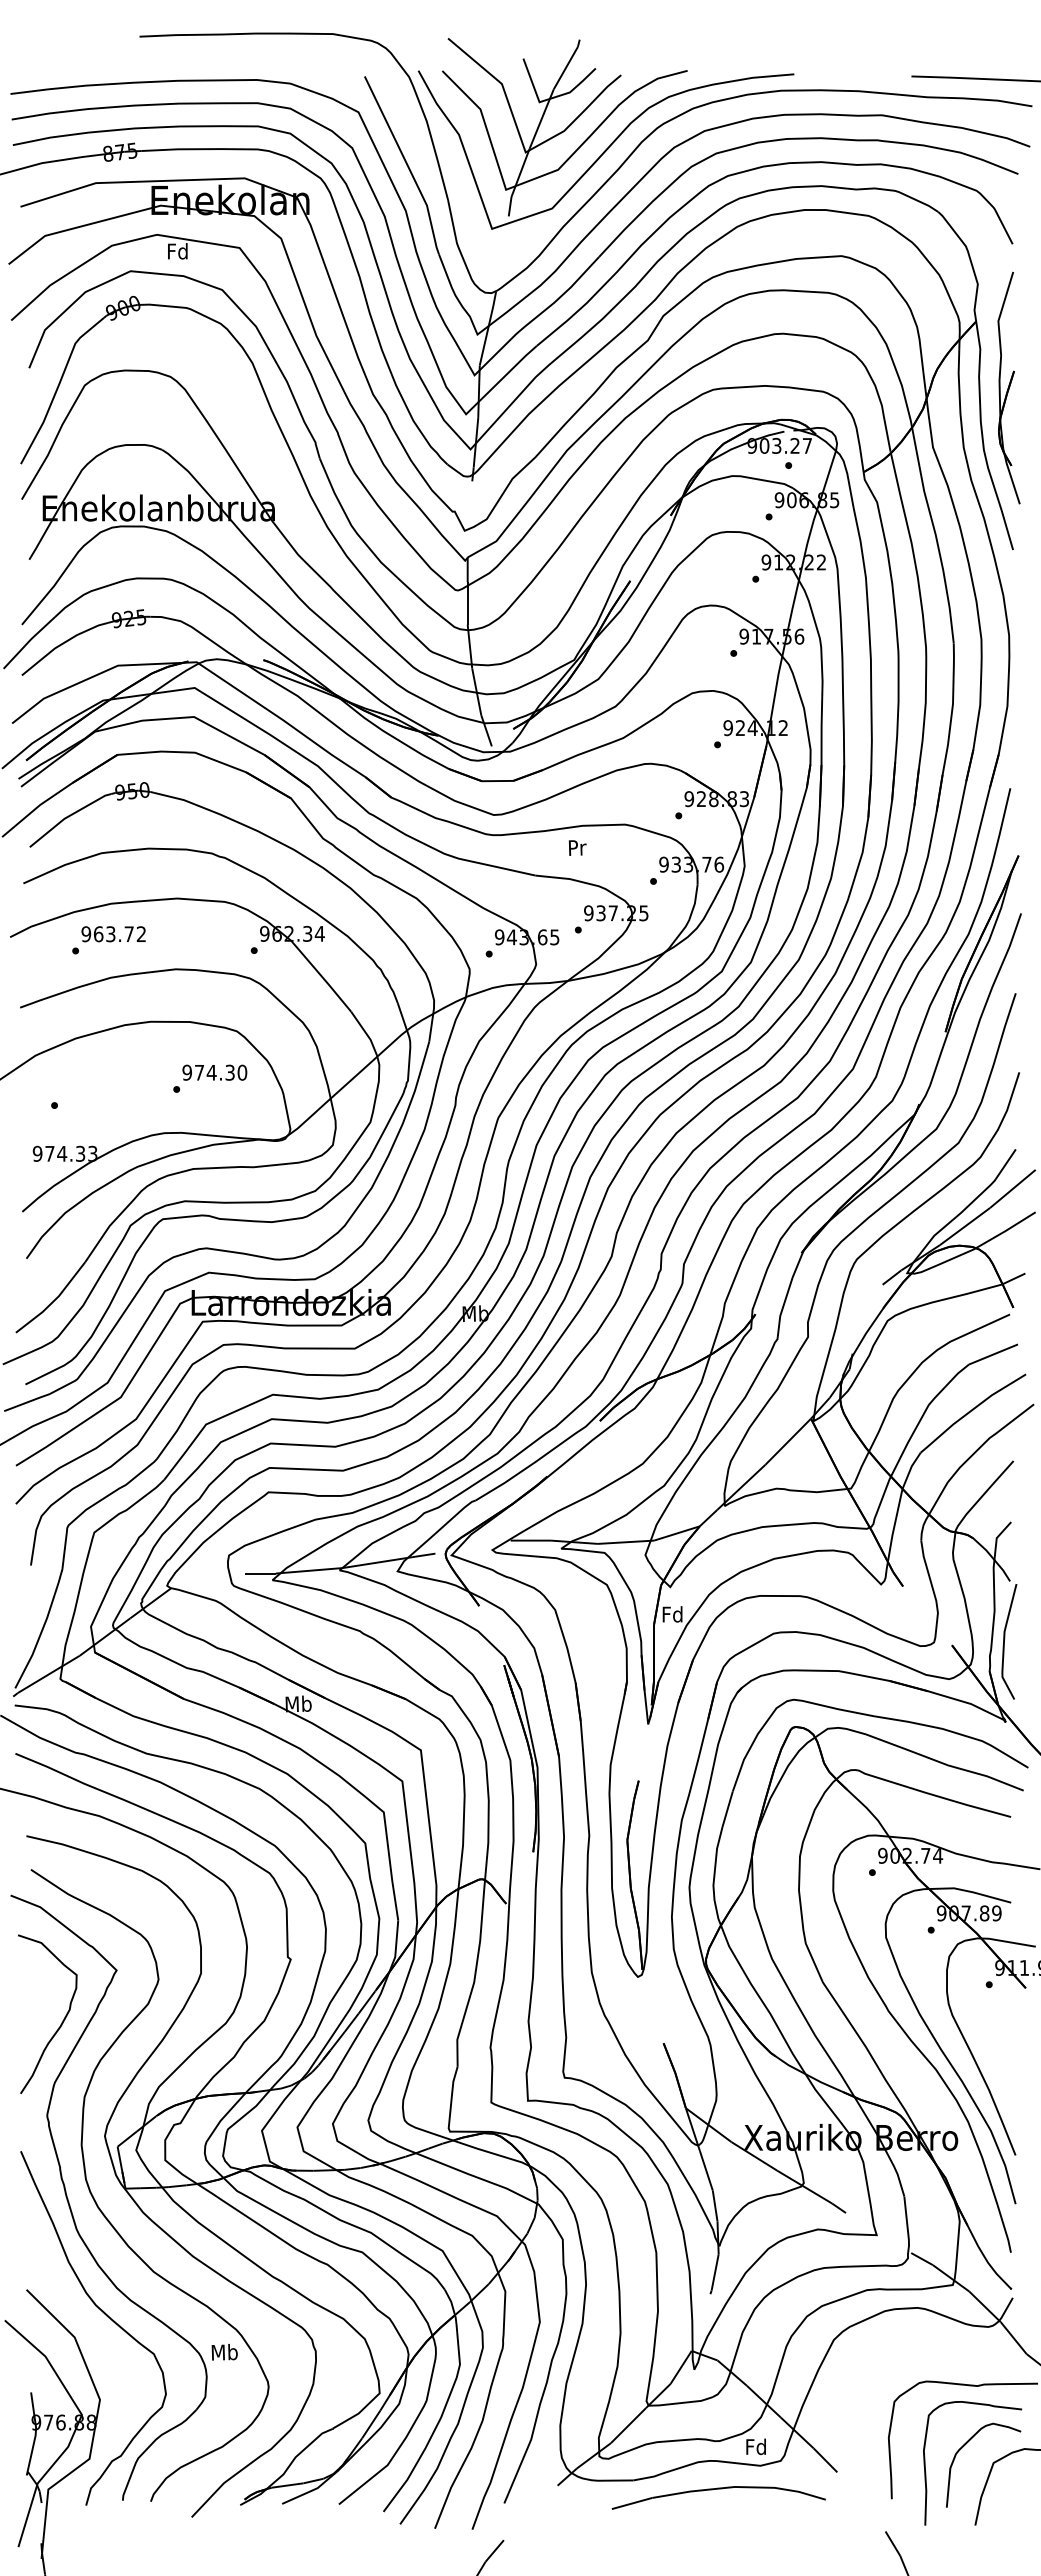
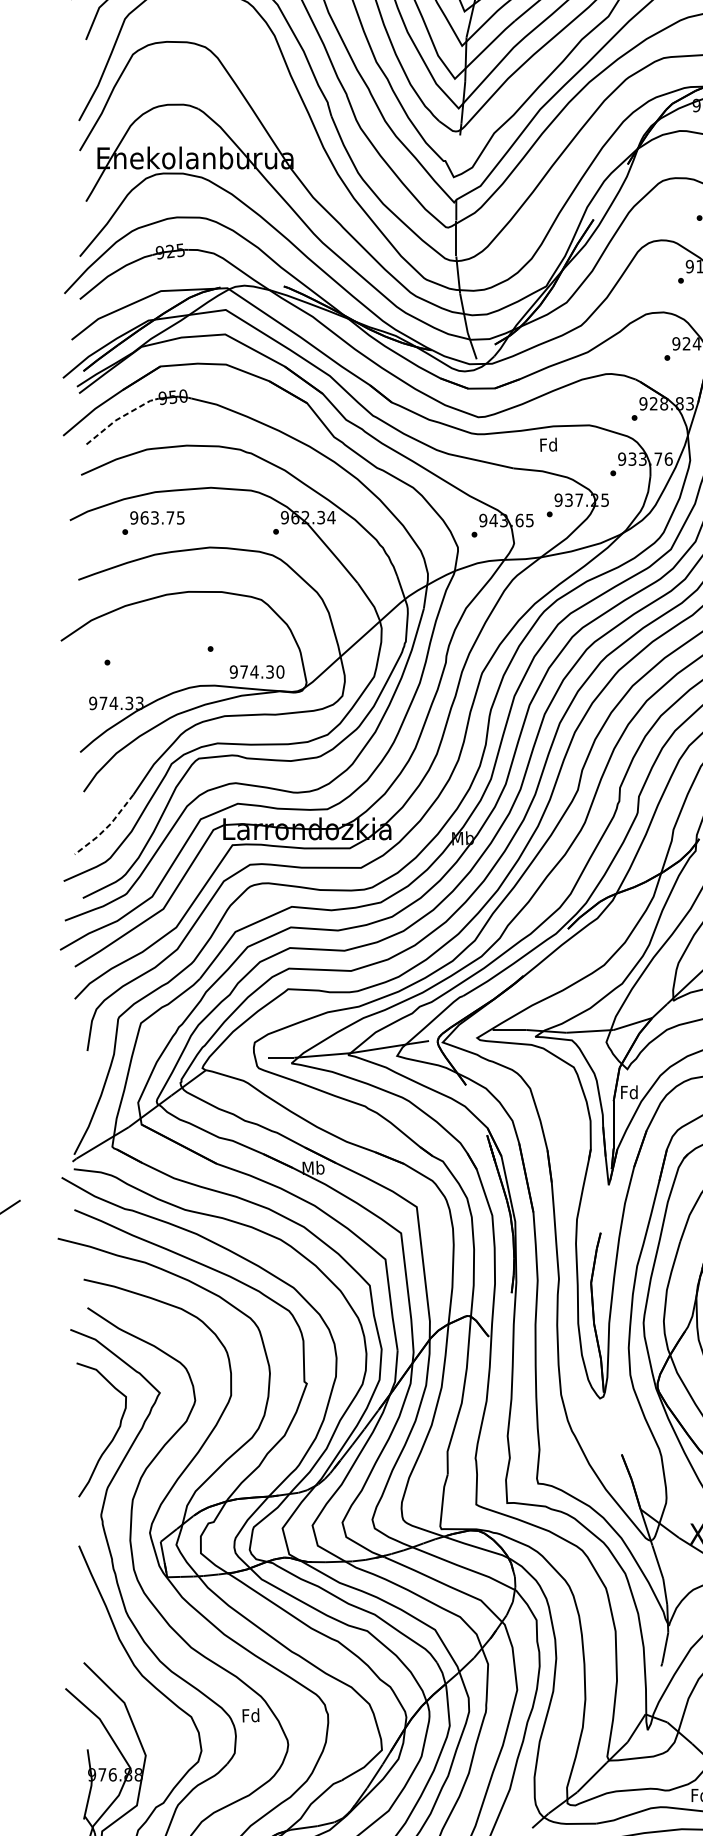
line: (68, 816) -> (119, 418), solid -> dashed
text: (576, 847) -> (548, 444), Pr -> Fd
text: (140, 934) -> (179, 518), 963.72 -> 963.75
text: (214, 1072) -> (256, 671), moved
line: (53, 1301) -> (106, 828), solid -> dashed
text: (224, 2351) -> (250, 1714), Mb -> Fd

